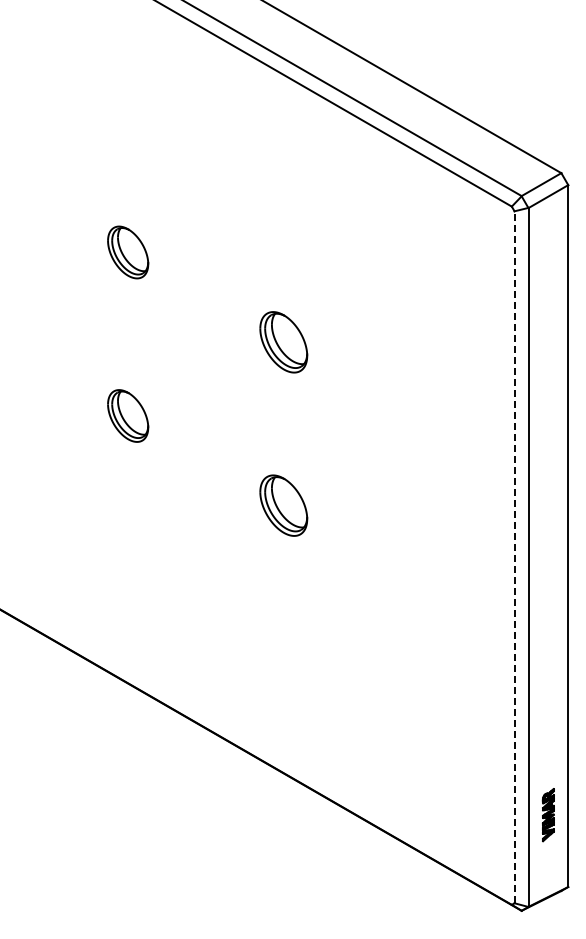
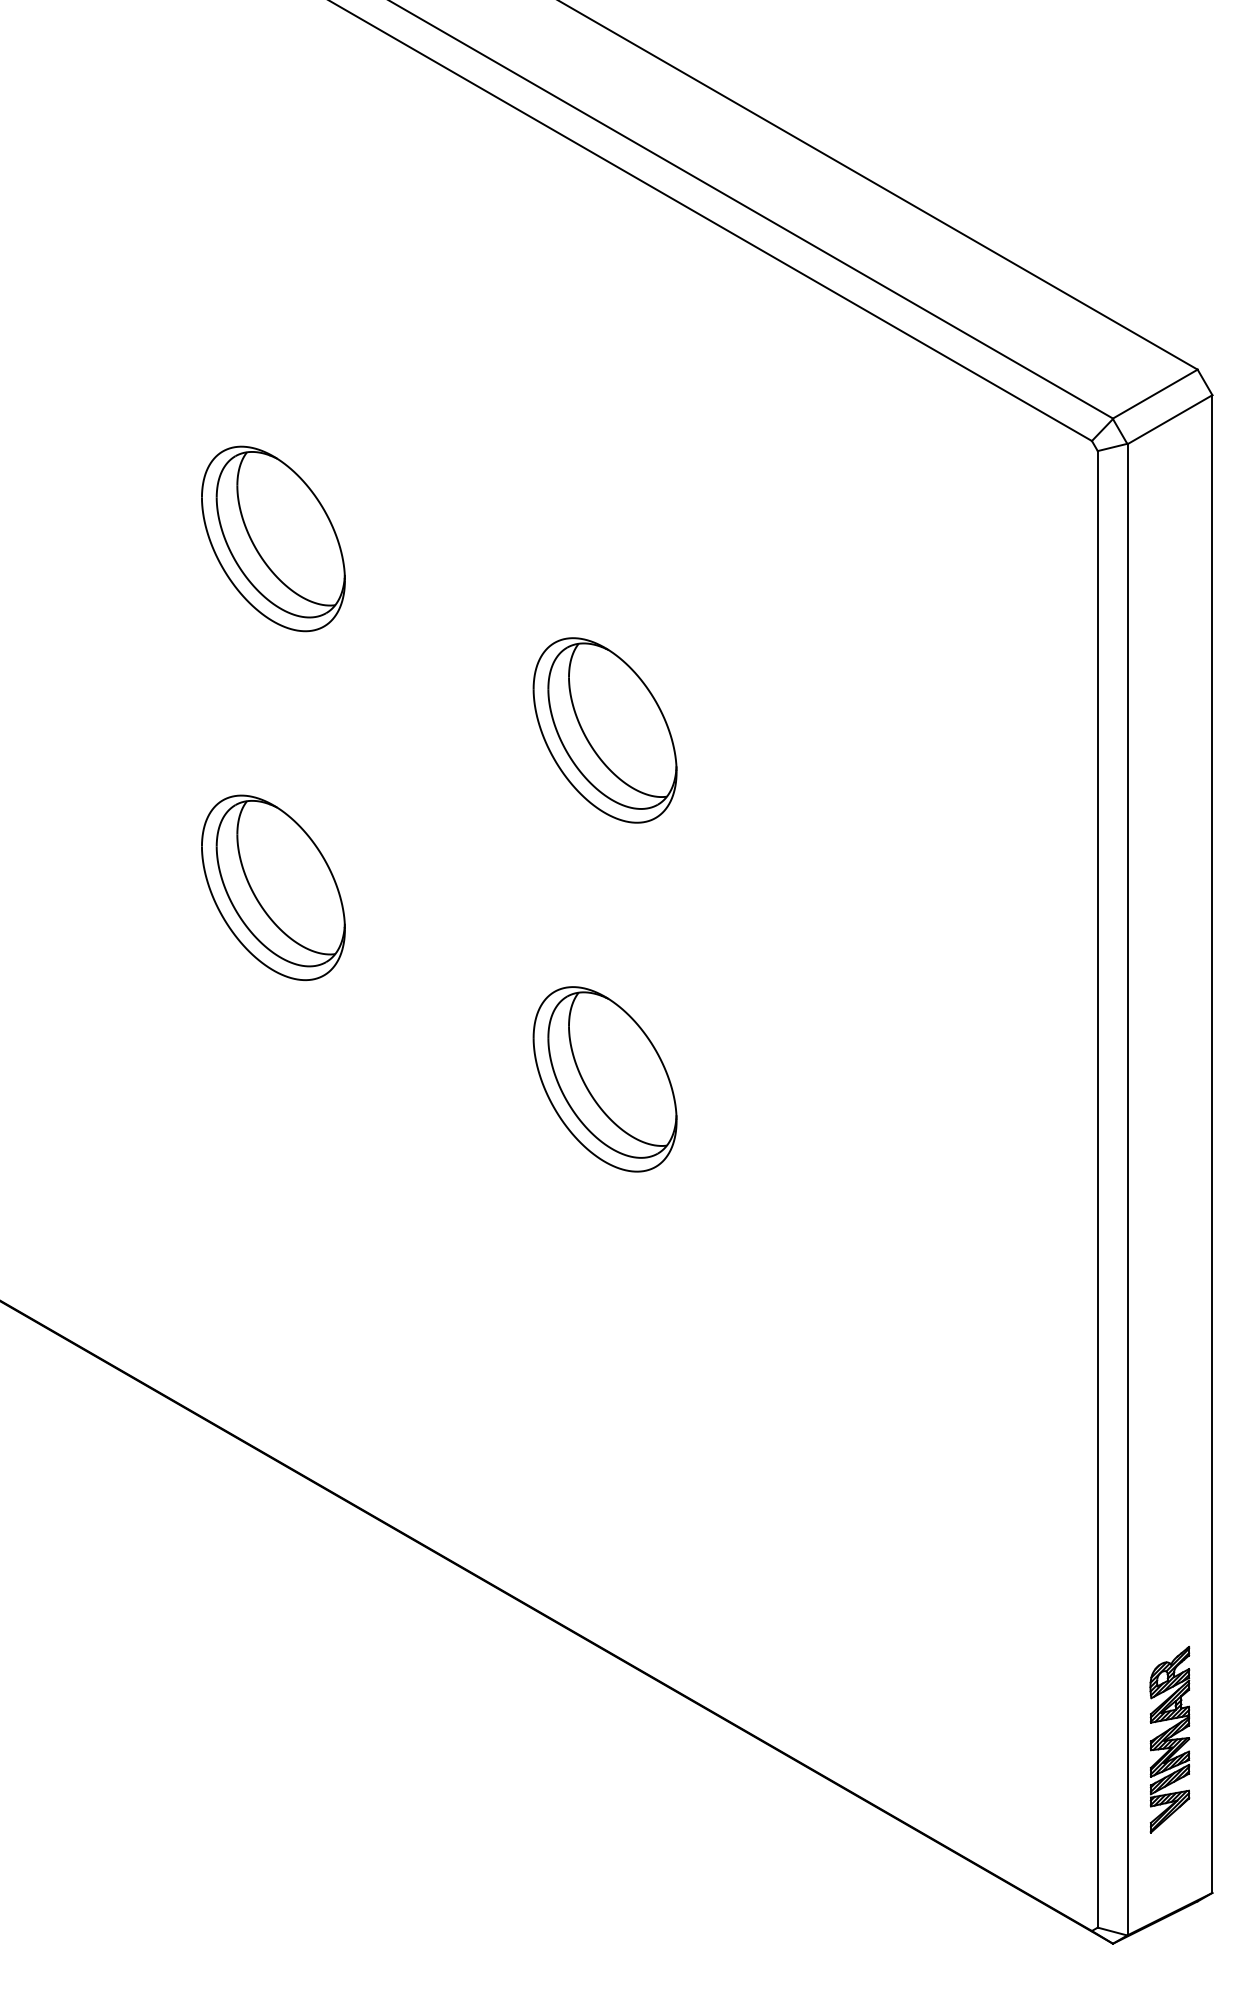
part: (127, 252) -> (271, 538), size x1.67
part: (283, 342) -> (604, 730), size x1.43
part: (127, 415) -> (271, 886), size x1.67
part: (283, 505) -> (604, 1078), size x1.43
line: (514, 557) -> (1097, 1189), dashed -> solid
part: (548, 814) -> (1170, 1738), size x1.67

